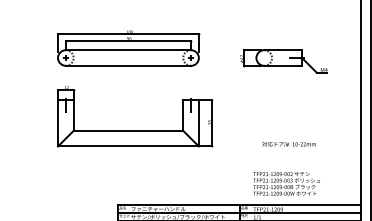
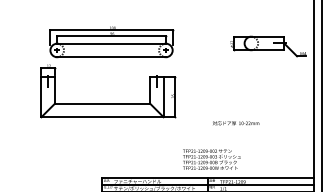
part: (283, 61) -> (268, 46), moved
part: (135, 130) -> (108, 103), moved
text: (289, 144) -> (236, 123), moved
text: (286, 183) -> (211, 159), moved

